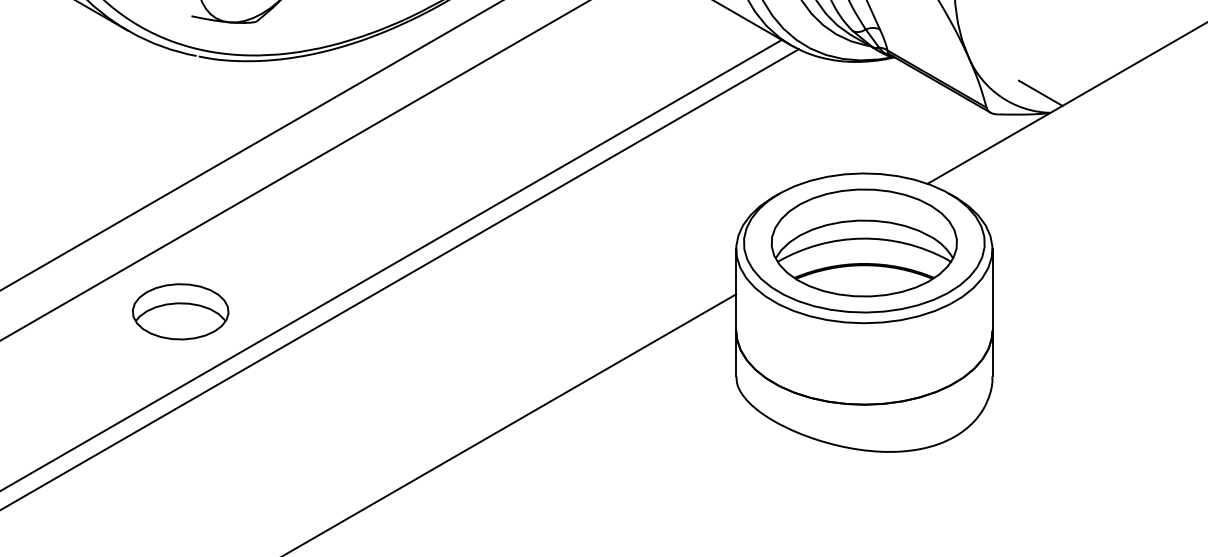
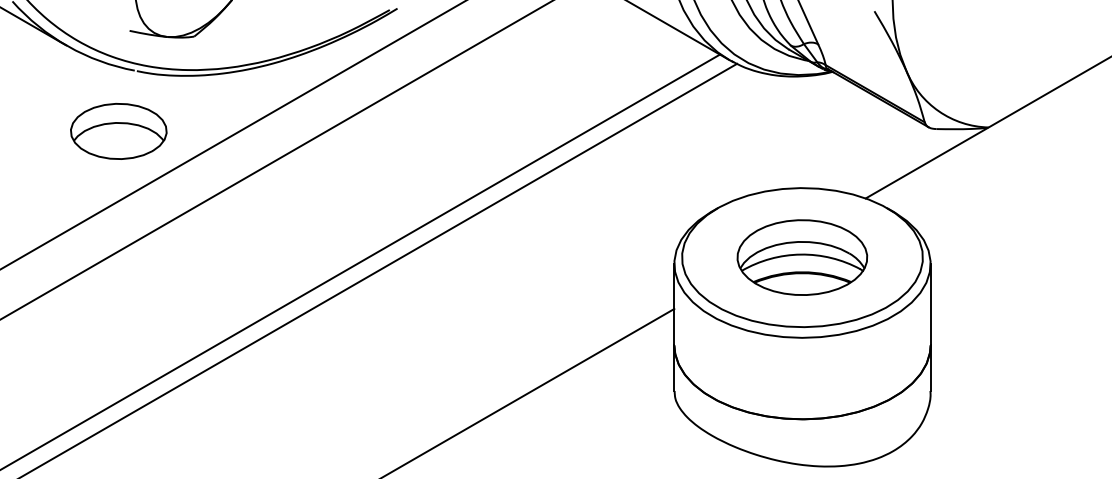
line: (1040, 92) -> (978, 107), removed
part: (863, 242) -> (801, 257), size x0.7
part: (180, 311) -> (118, 131), moved

